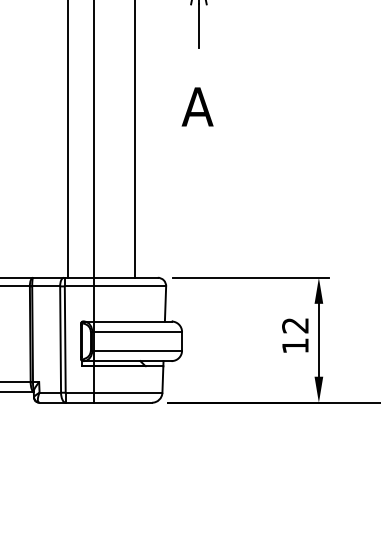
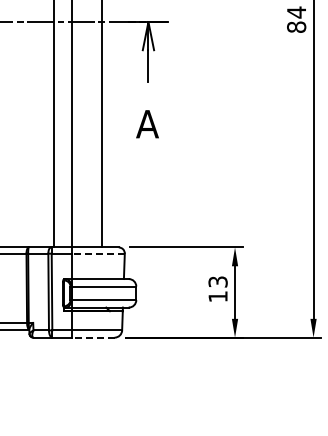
line: (129, 286) -> (98, 253), solid -> dashed
text: (294, 324) -> (217, 281), 12 -> 13
line: (122, 402) -> (93, 337), solid -> dashed

